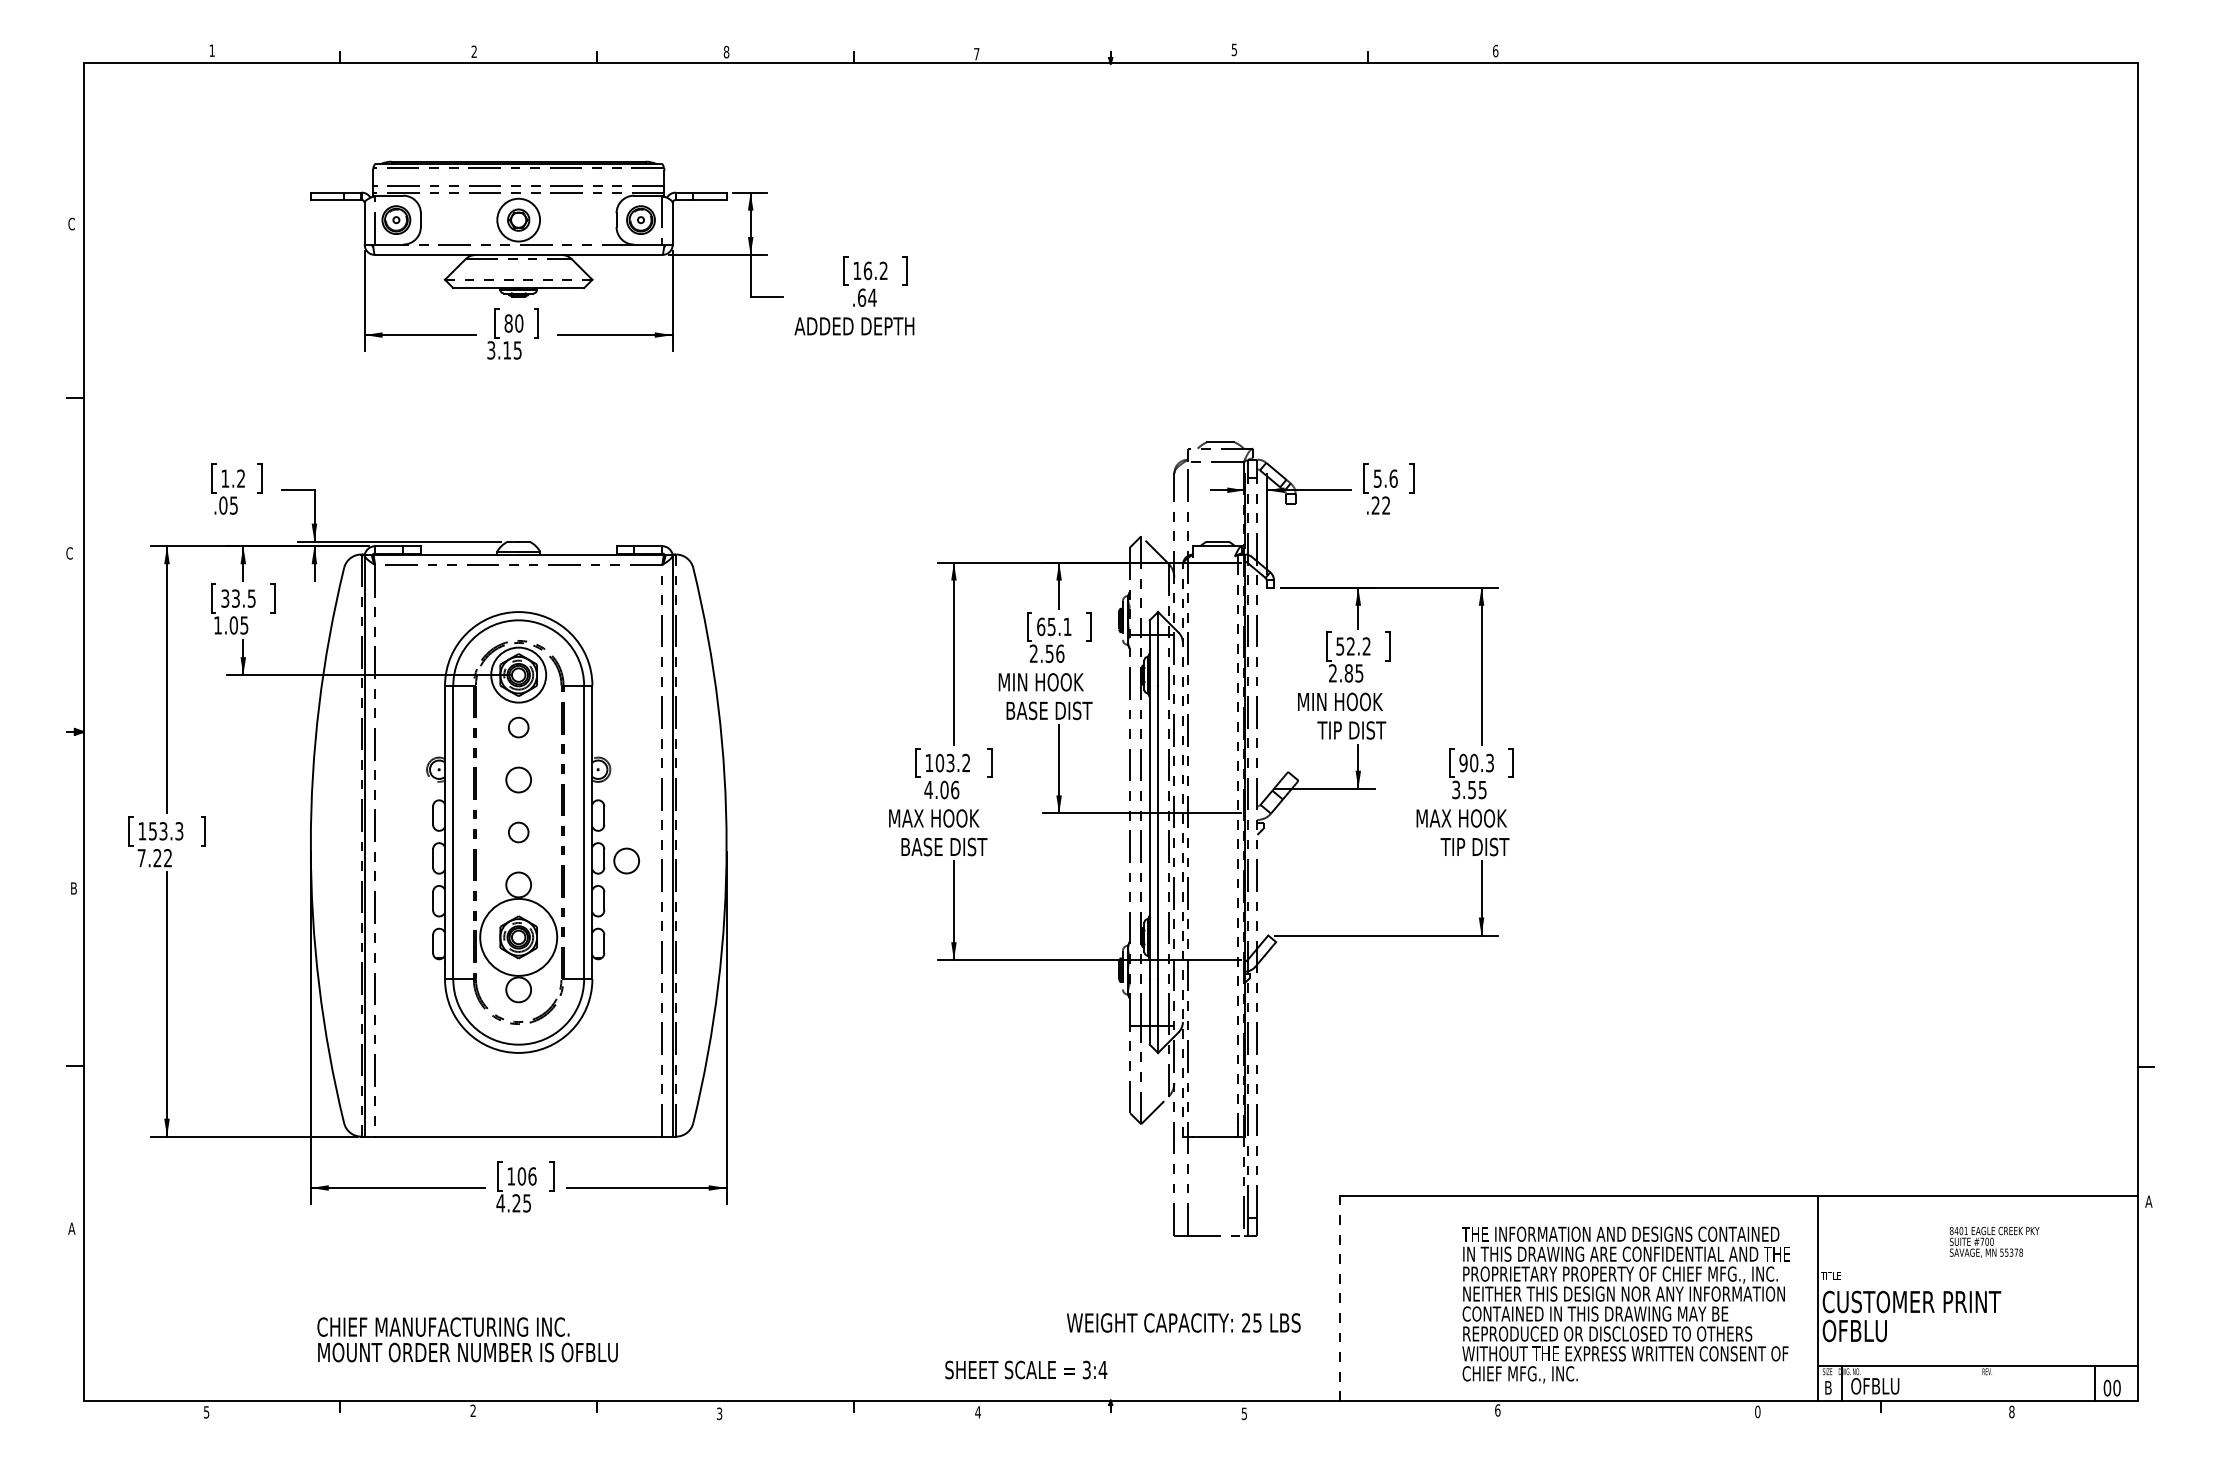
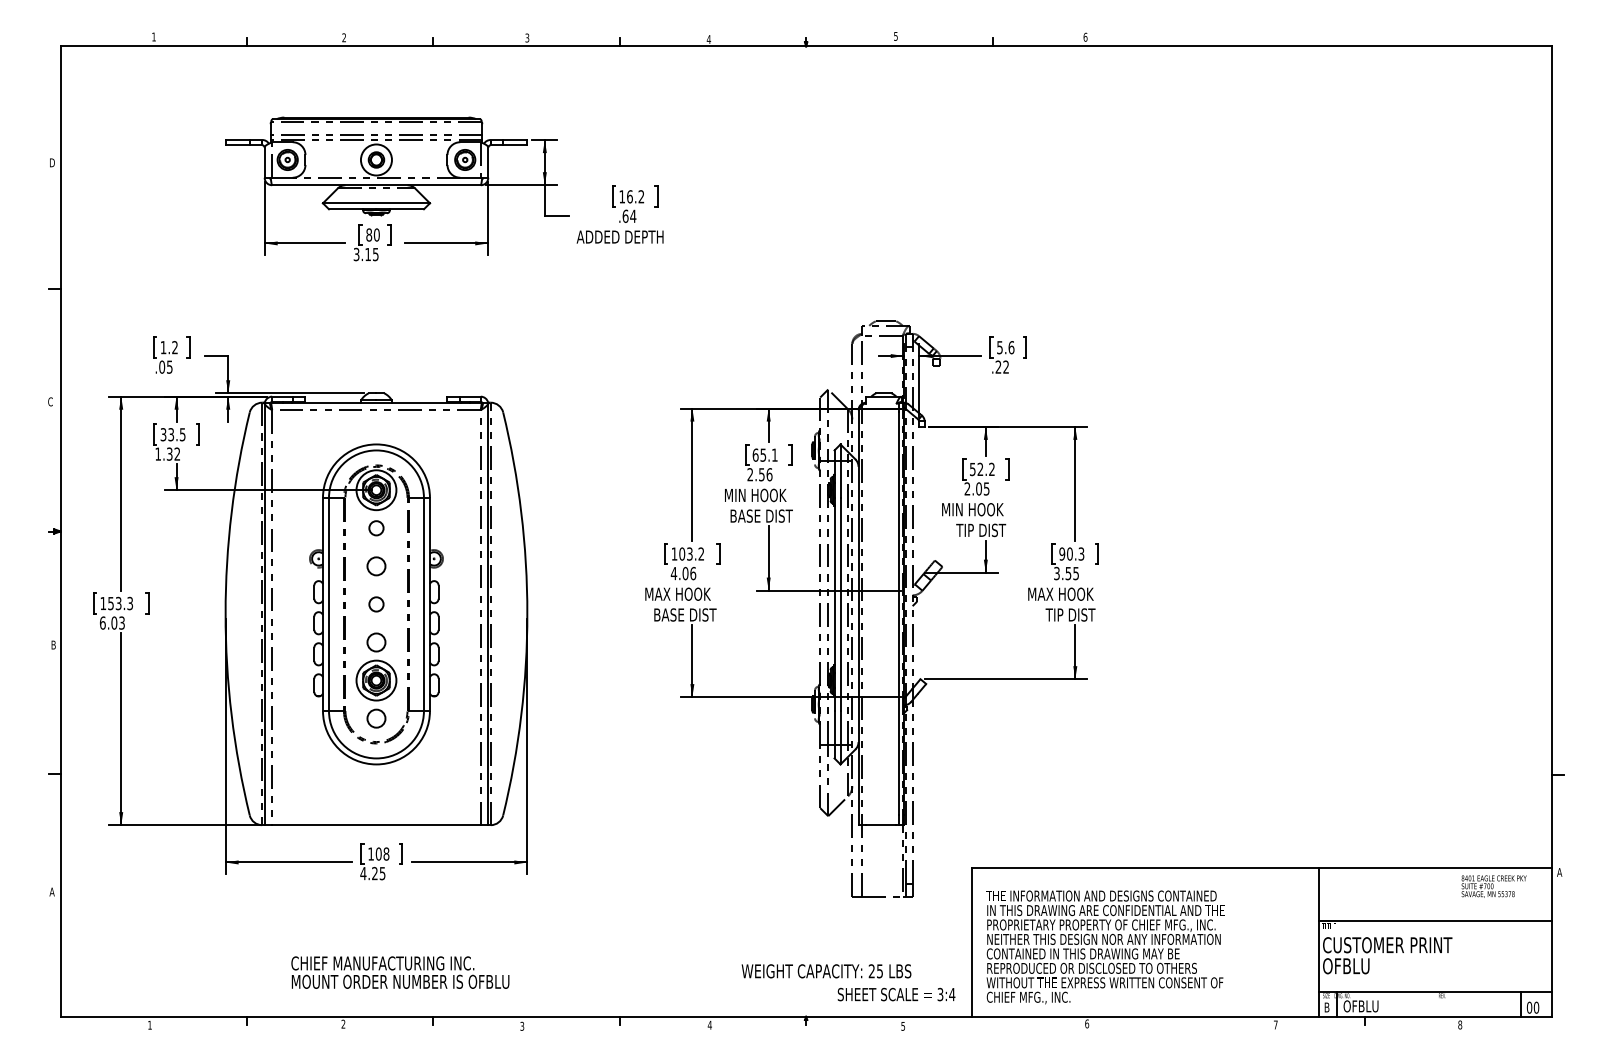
text: (726, 52) -> (527, 38), 8 -> 3
text: (976, 54) -> (708, 39), 7 -> 4
text: (71, 223) -> (51, 162), C -> D
line: (518, 279) -> (376, 203), dashed -> solid
text: (238, 625) -> (173, 454), 1.05 -> 1.32
text: (1348, 673) -> (978, 489), 2.85 -> 2.05
line: (1237, 845) -> (898, 613), dashed -> solid
line: (1182, 850) -> (858, 617), dashed -> solid
text: (154, 858) -> (112, 623), 7.22 -> 6.03
circle: (626, 860) -> (454, 624), removed
circle: (518, 936) -> (376, 679), size x0.71
text: (532, 1176) -> (386, 854), 106 -> 108
text: (1994, 1241) -> (1494, 886), moved
line: (1977, 1267) -> (1435, 920), added
line: (1339, 1298) -> (972, 942), dashed -> solid
text: (1625, 1304) -> (1105, 947), moved
text: (1183, 1322) -> (826, 970), moved
text: (467, 1339) -> (400, 972), moved
text: (1026, 1369) -> (896, 994), moved
text: (1757, 1411) -> (1275, 1024), 0 -> 7
text: (206, 1412) -> (149, 1025), 5 -> 1

